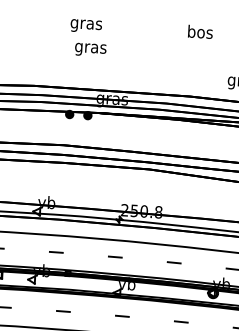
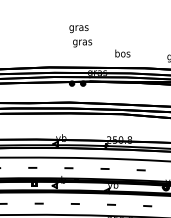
text: (199, 31) -> (122, 53), moved

